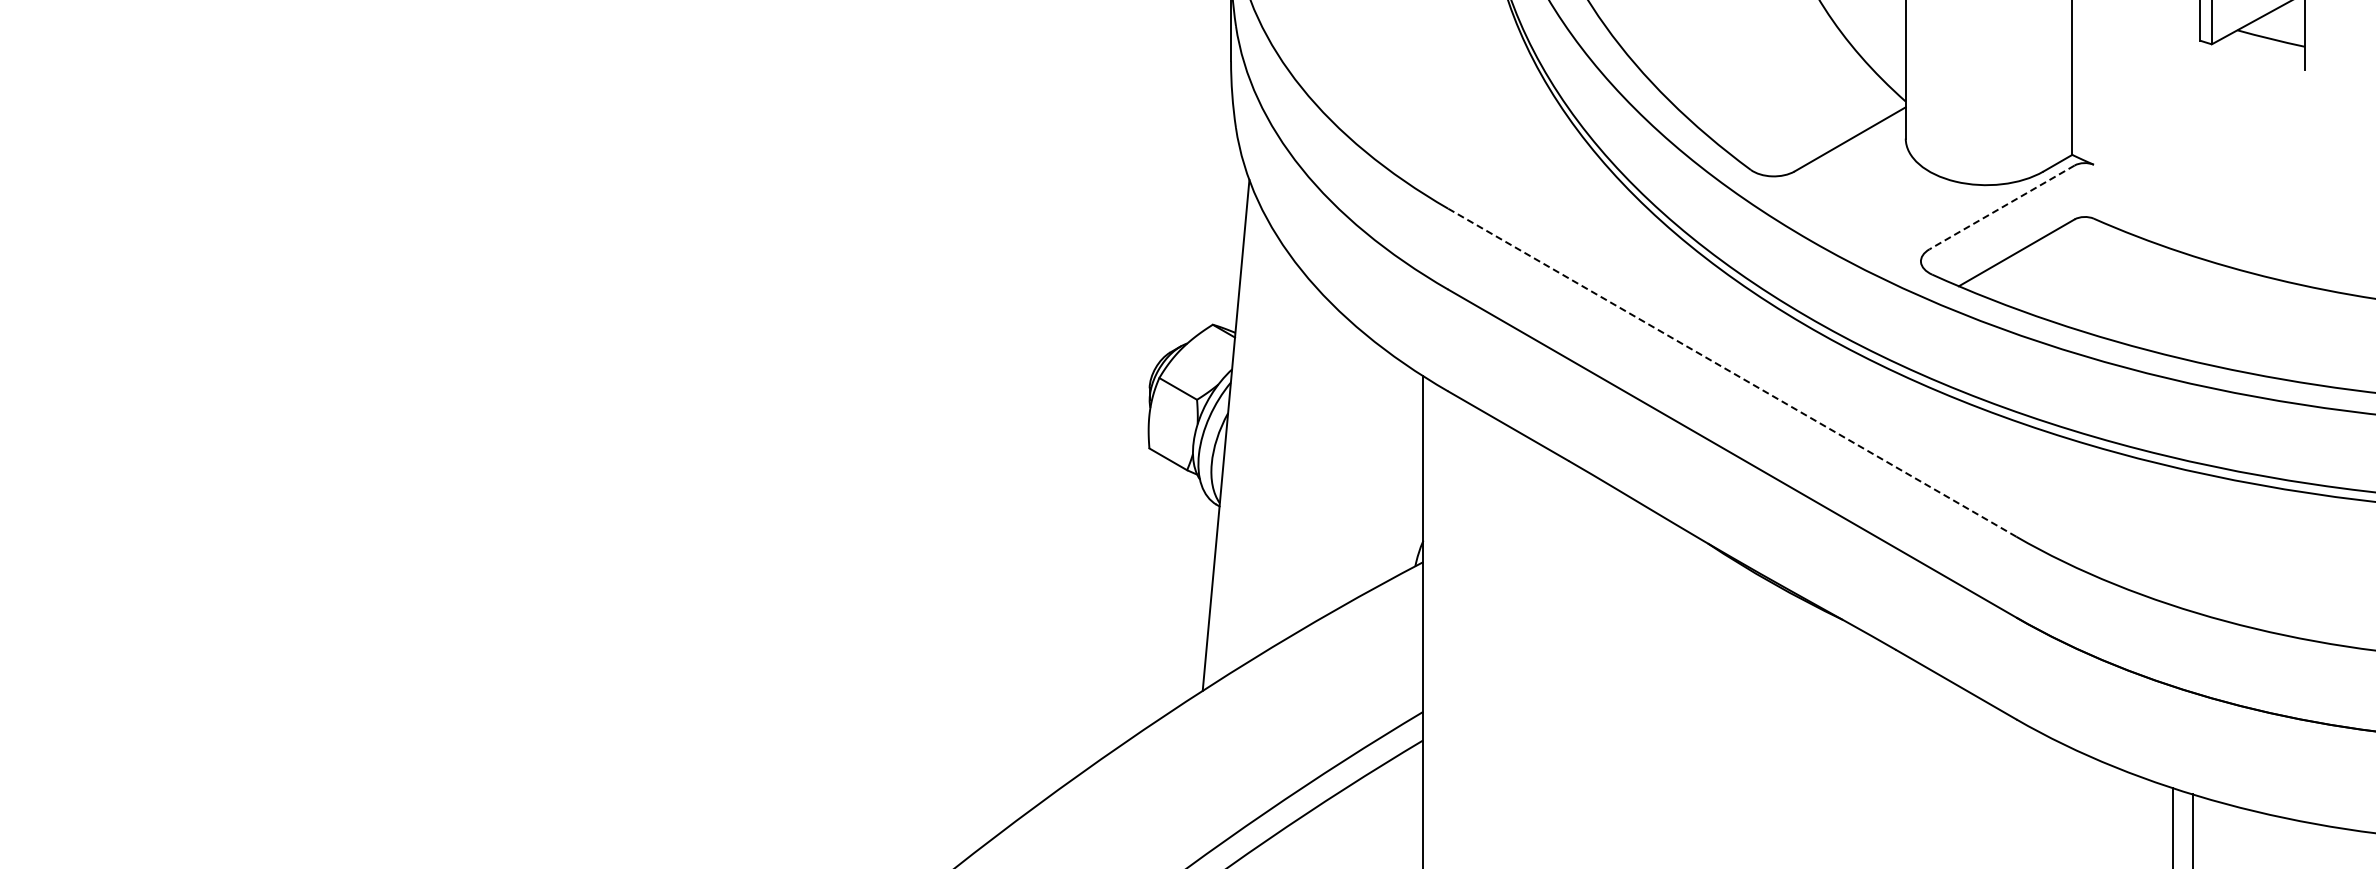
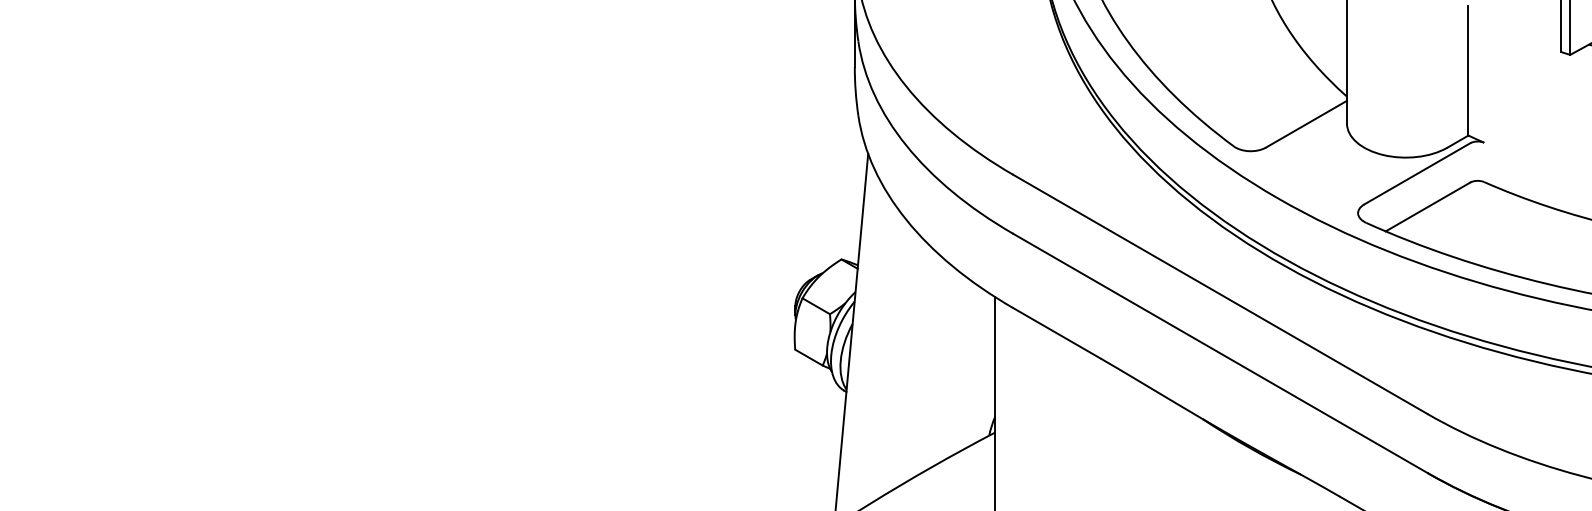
line: (2002, 207) -> (1417, 173), dashed -> solid
line: (1731, 372) -> (1219, 294), dashed -> solid

